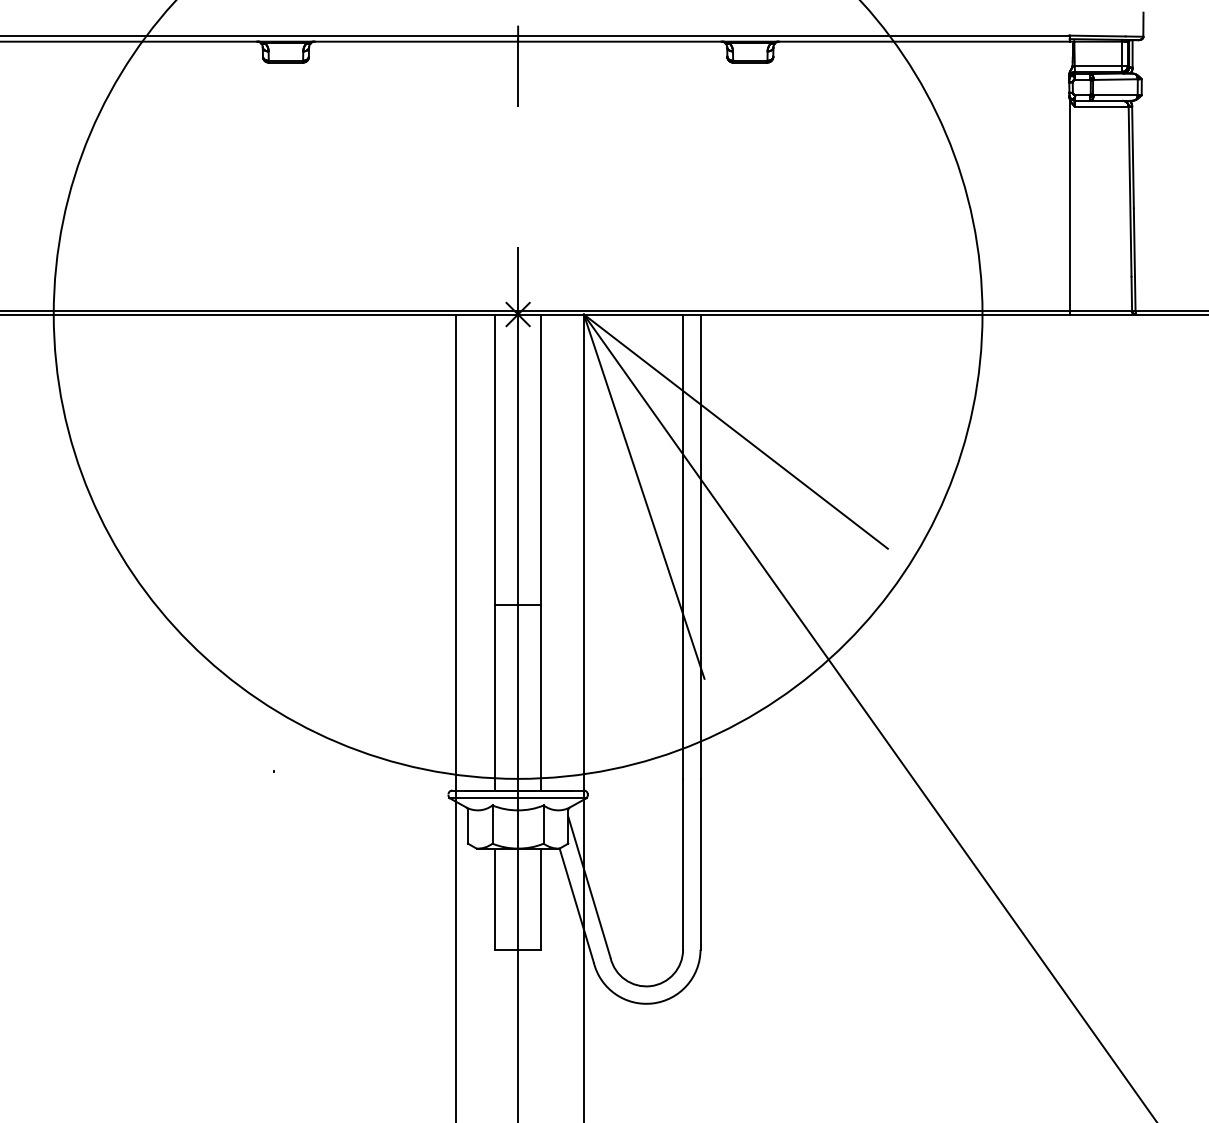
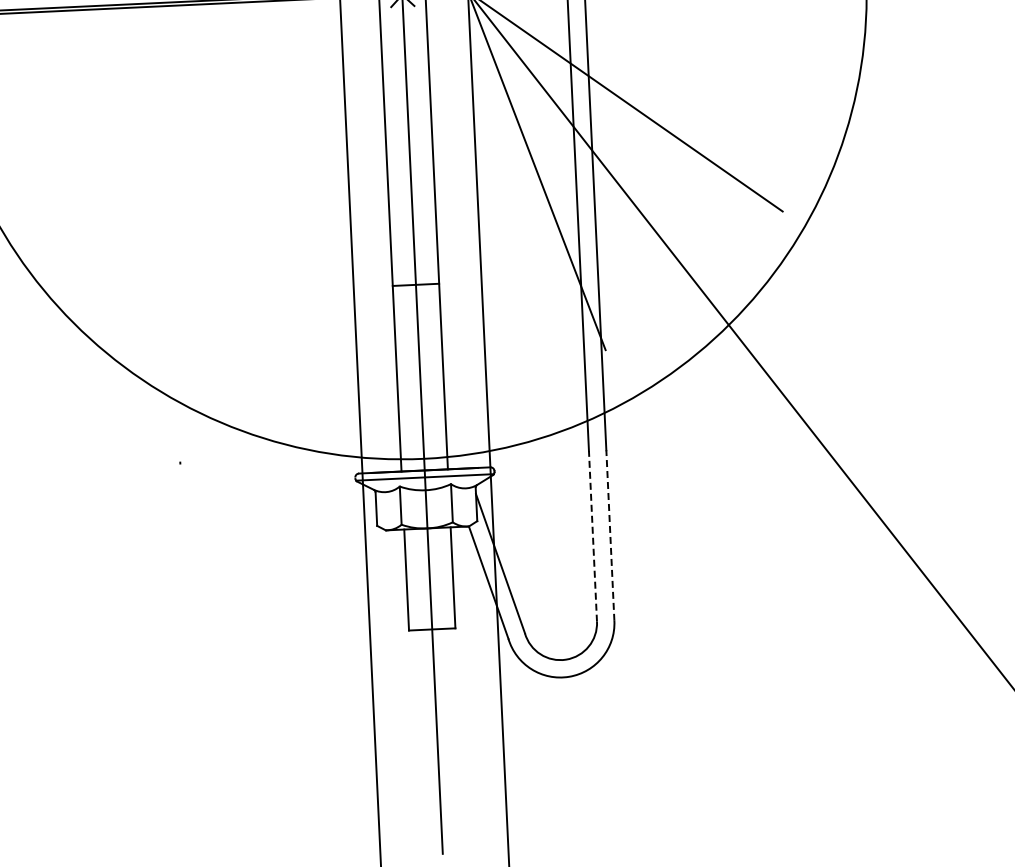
line: (683, 863) -> (593, 535), solid -> dashed
line: (700, 863) -> (610, 534), solid -> dashed

